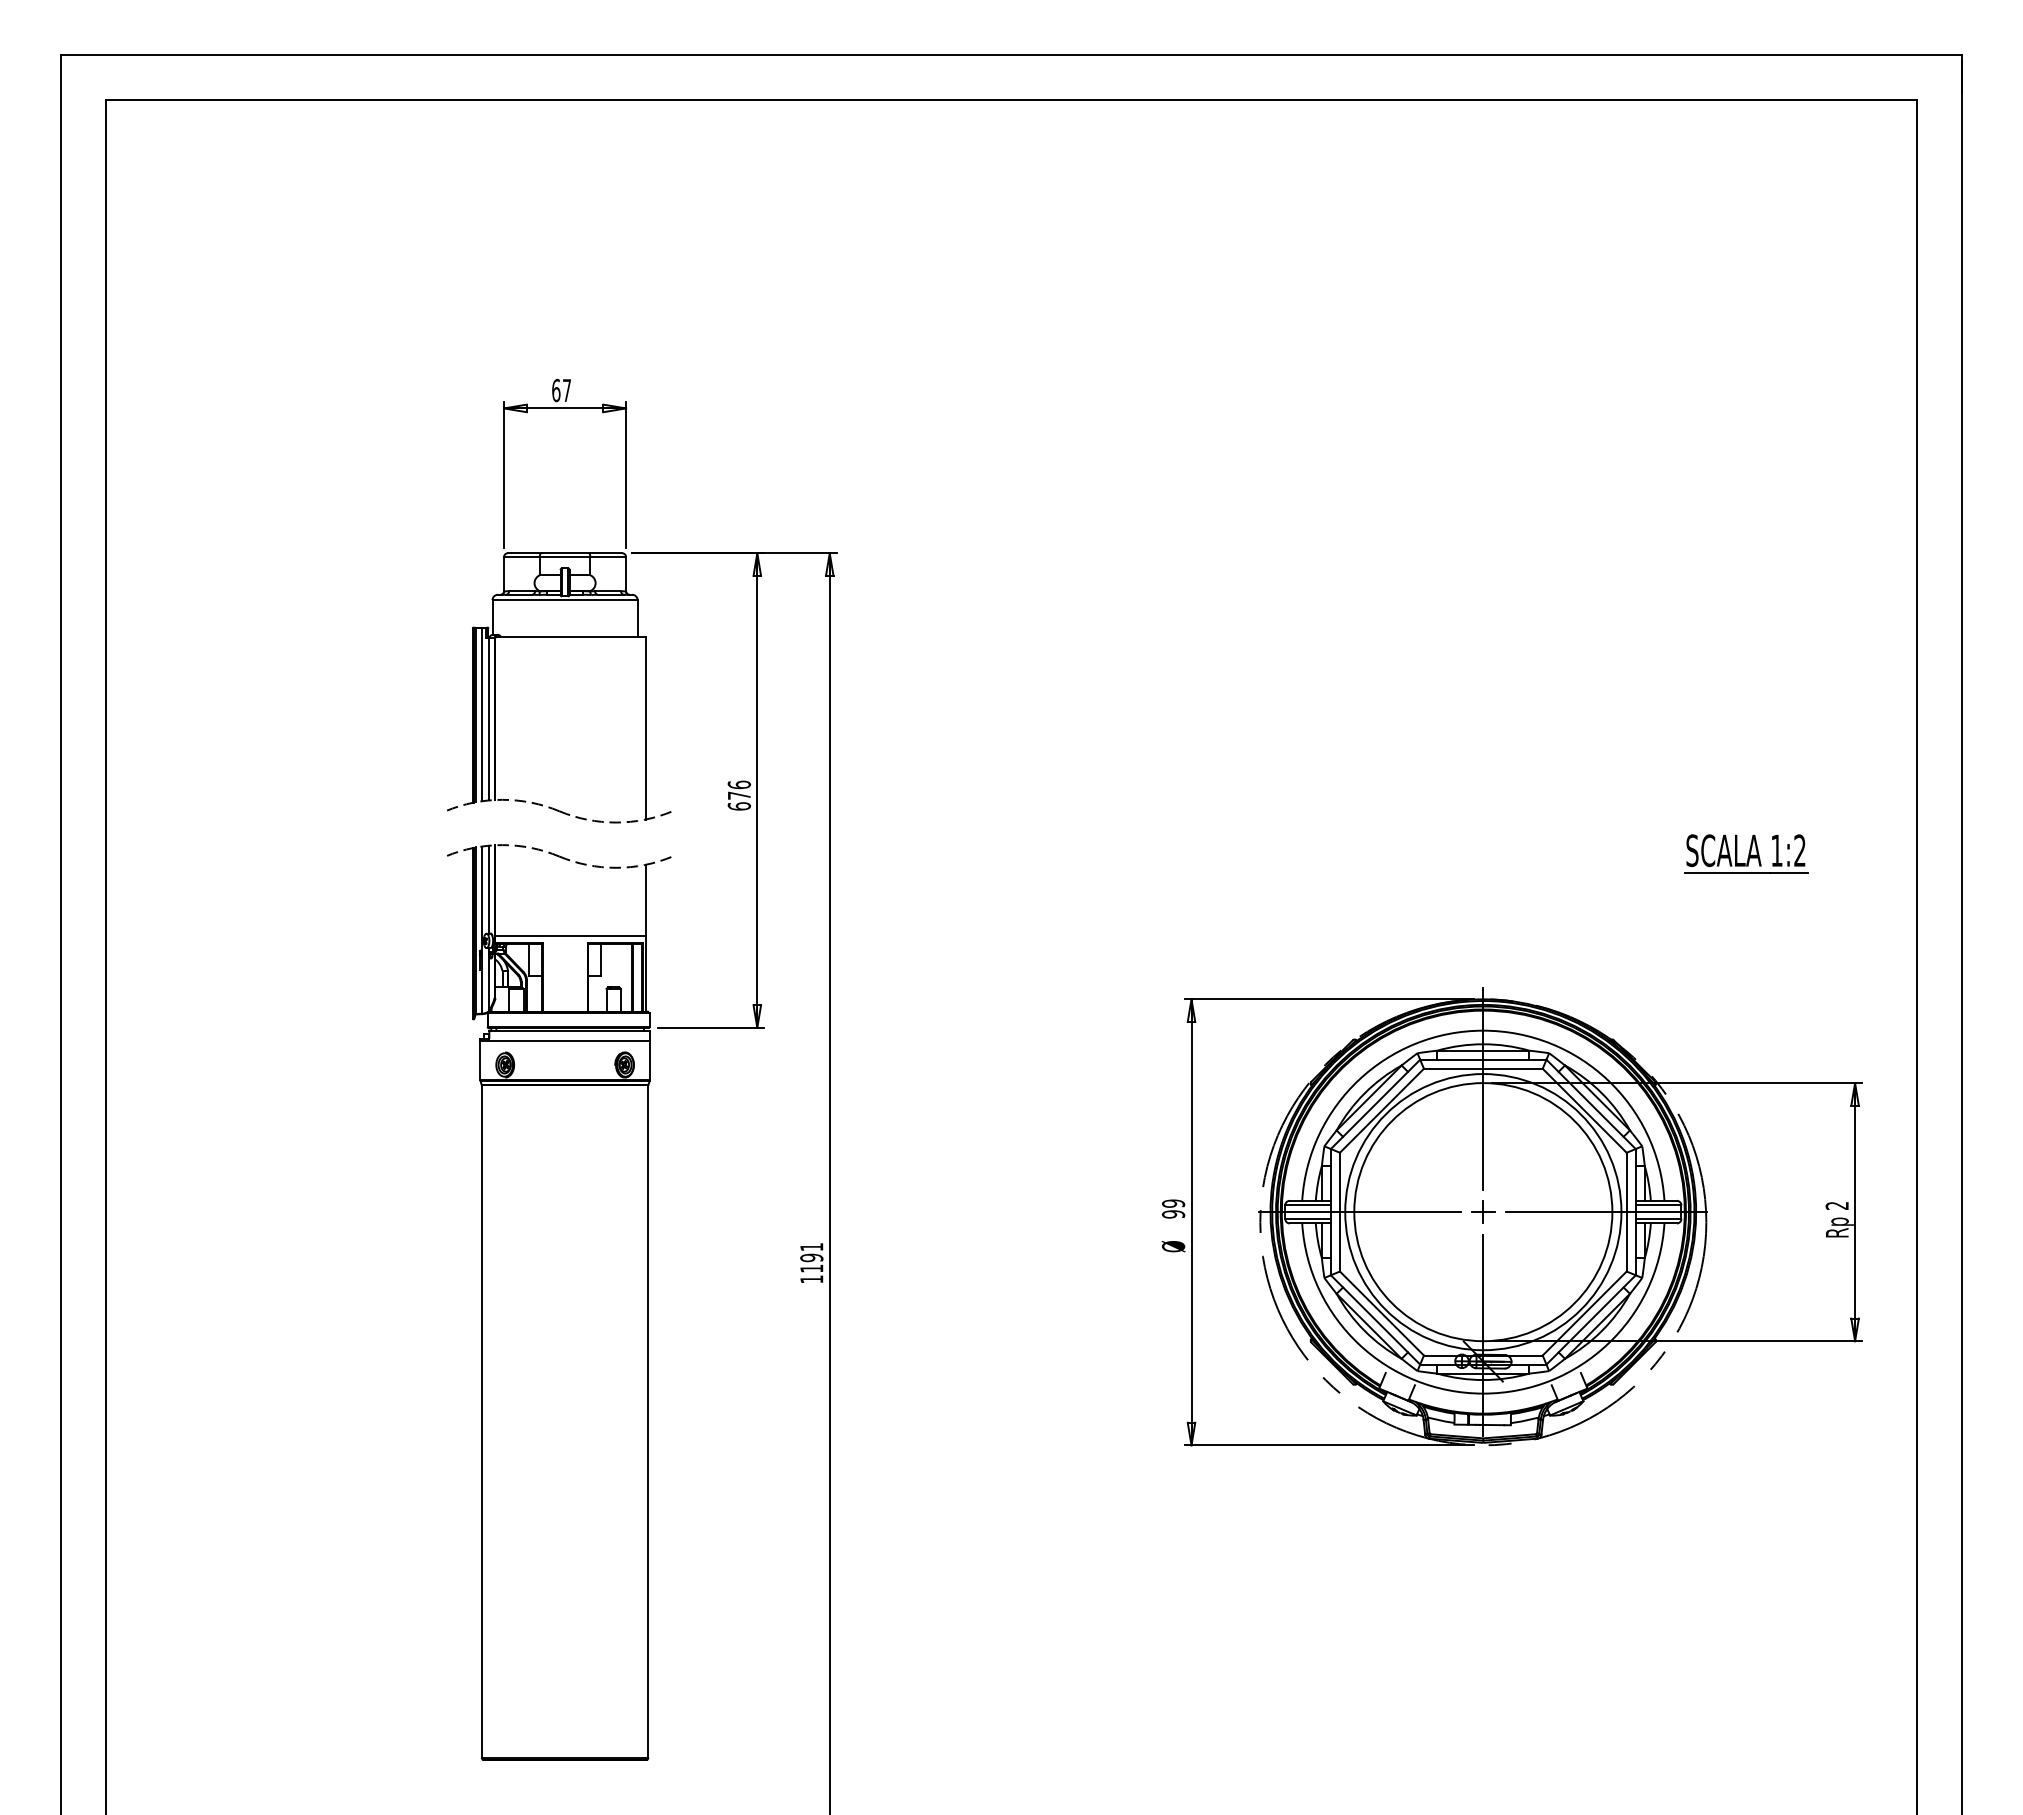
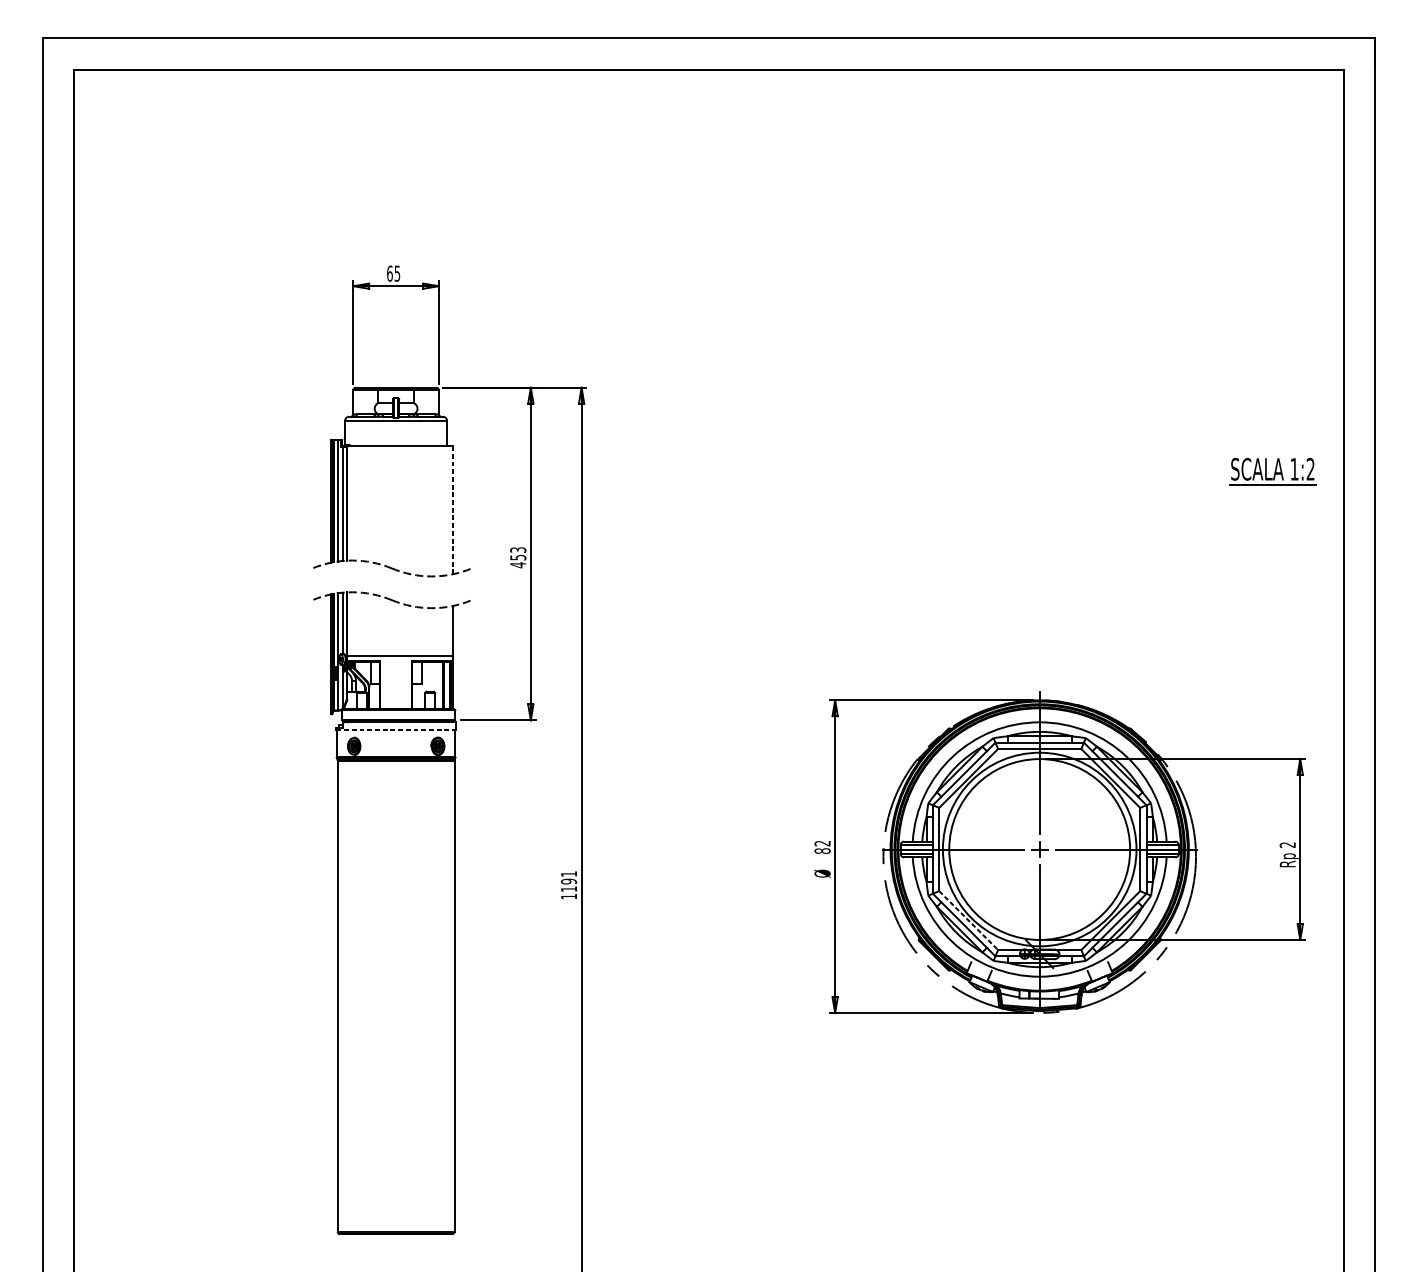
text: (566, 390) -> (397, 273), 67 -> 65
line: (645, 727) -> (452, 509), solid -> dashed
text: (739, 795) -> (518, 557), 676 -> 453
part: (1746, 853) -> (1273, 471), moved
line: (565, 1041) -> (396, 729), solid -> dashed
text: (1173, 1208) -> (822, 846), 99 -> 82
line: (1382, 1313) -> (969, 920), solid -> dashed

